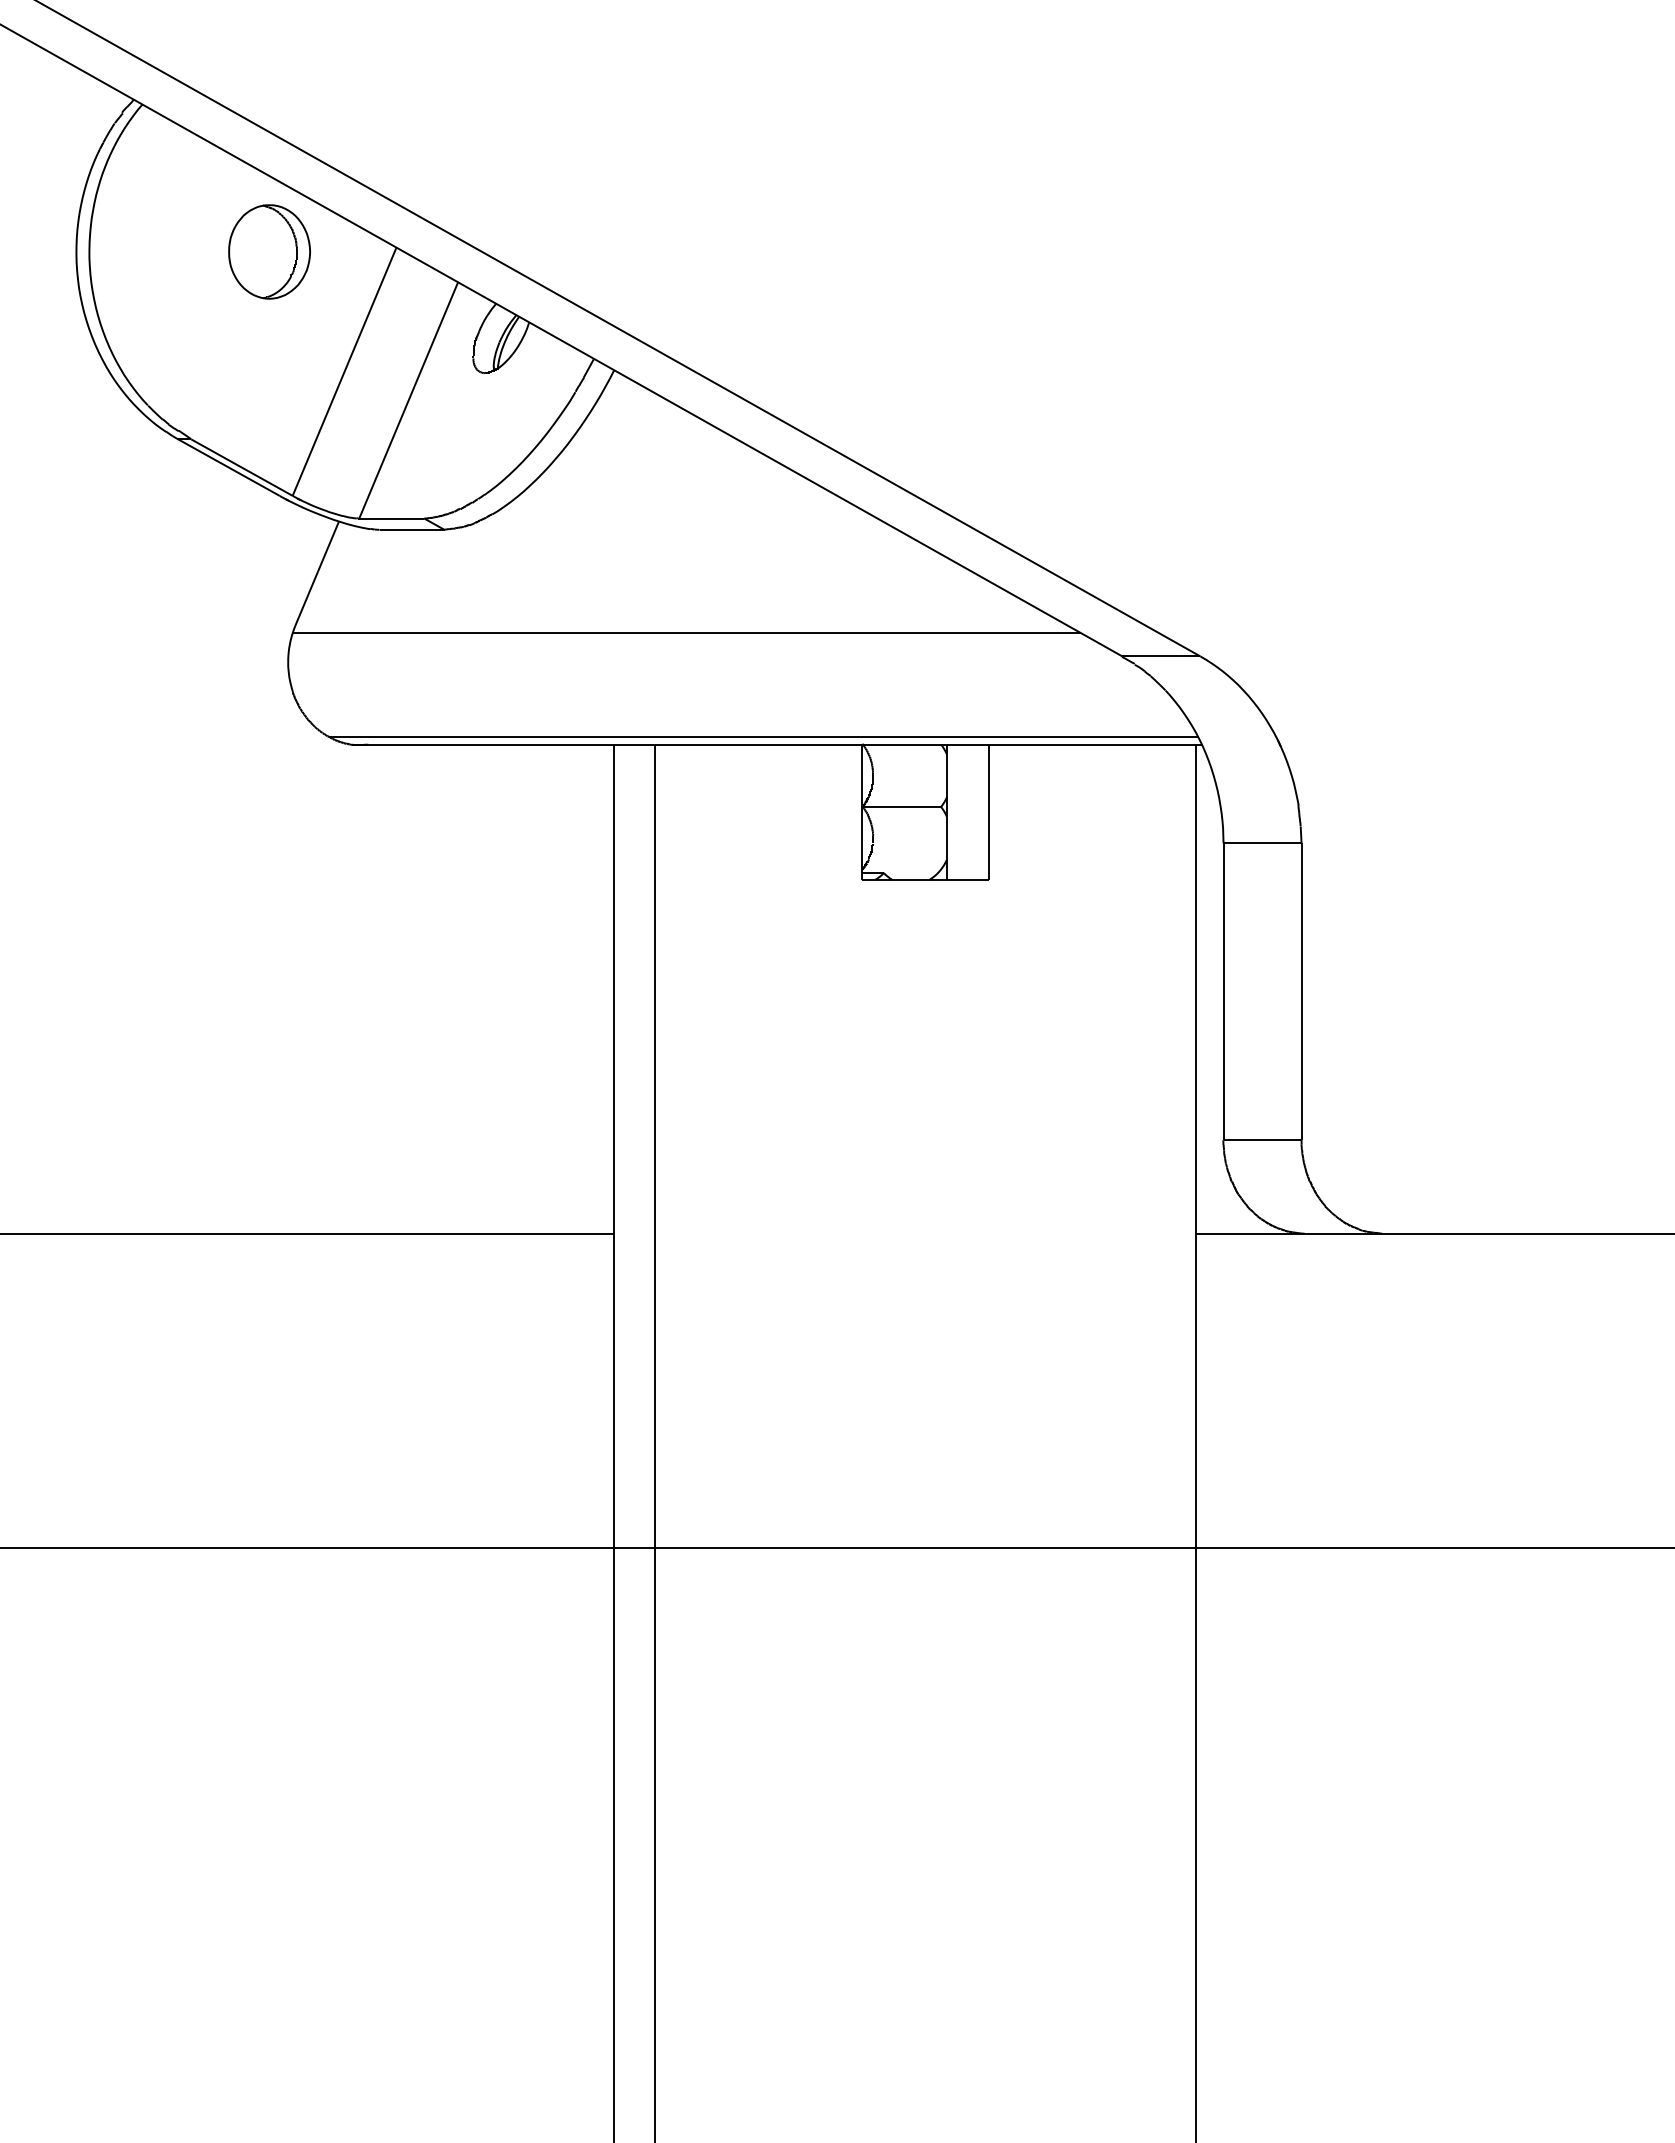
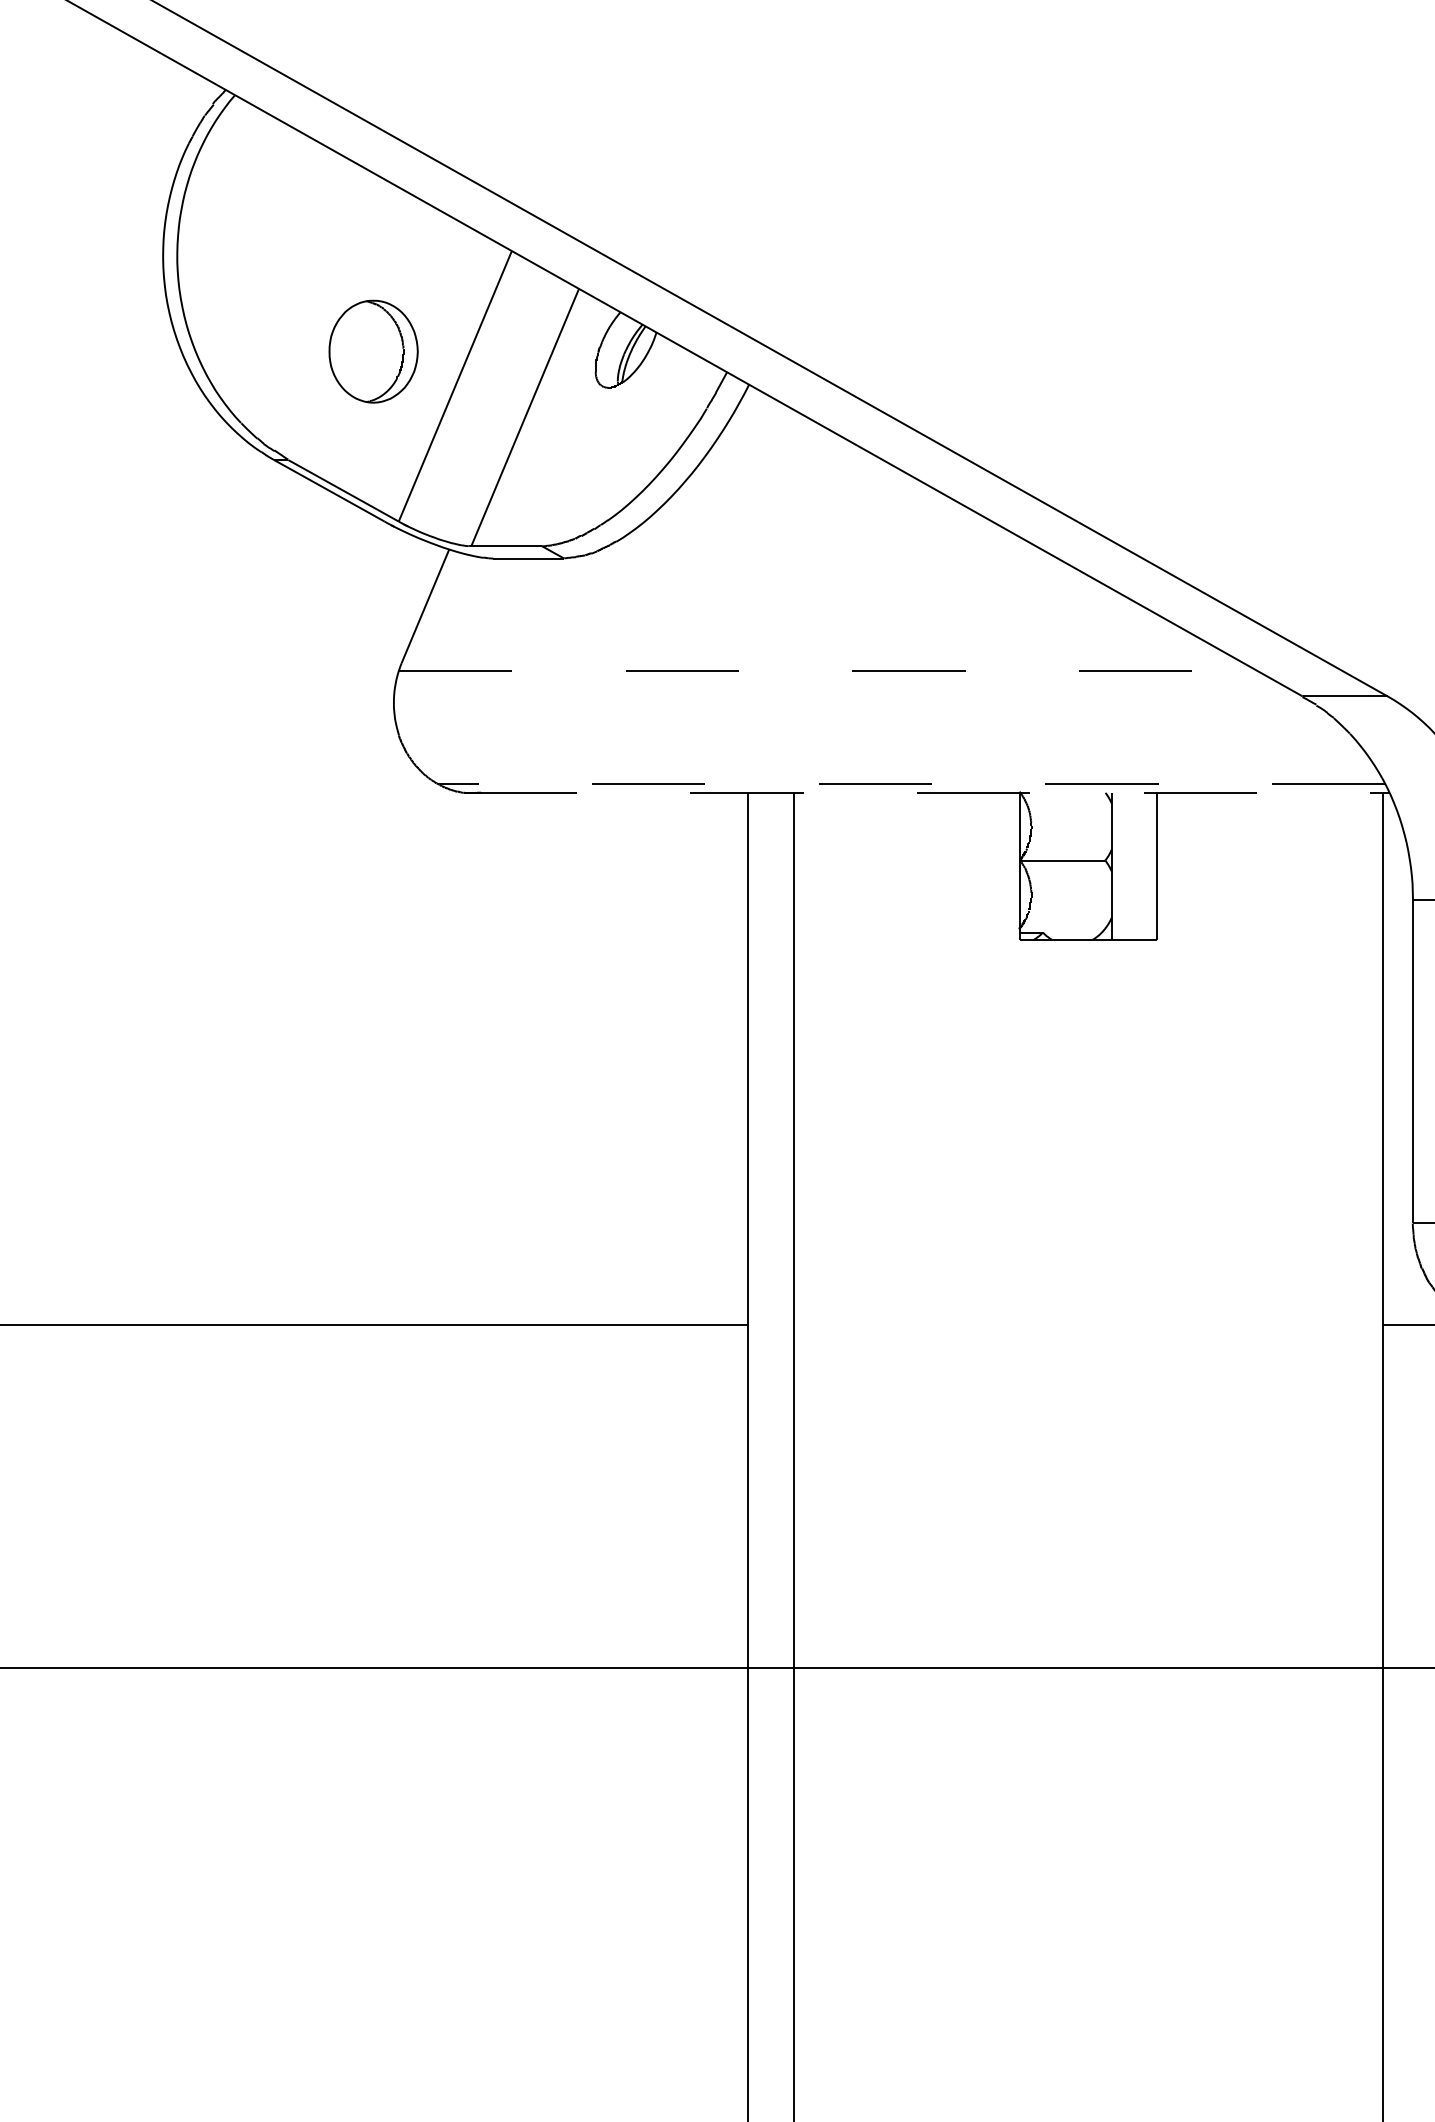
part: (269, 251) -> (373, 351), moved
line: (686, 632) -> (827, 670), solid -> dashed
line: (763, 737) -> (911, 784), solid -> dashed
line: (777, 744) -> (927, 792), solid -> dashed

